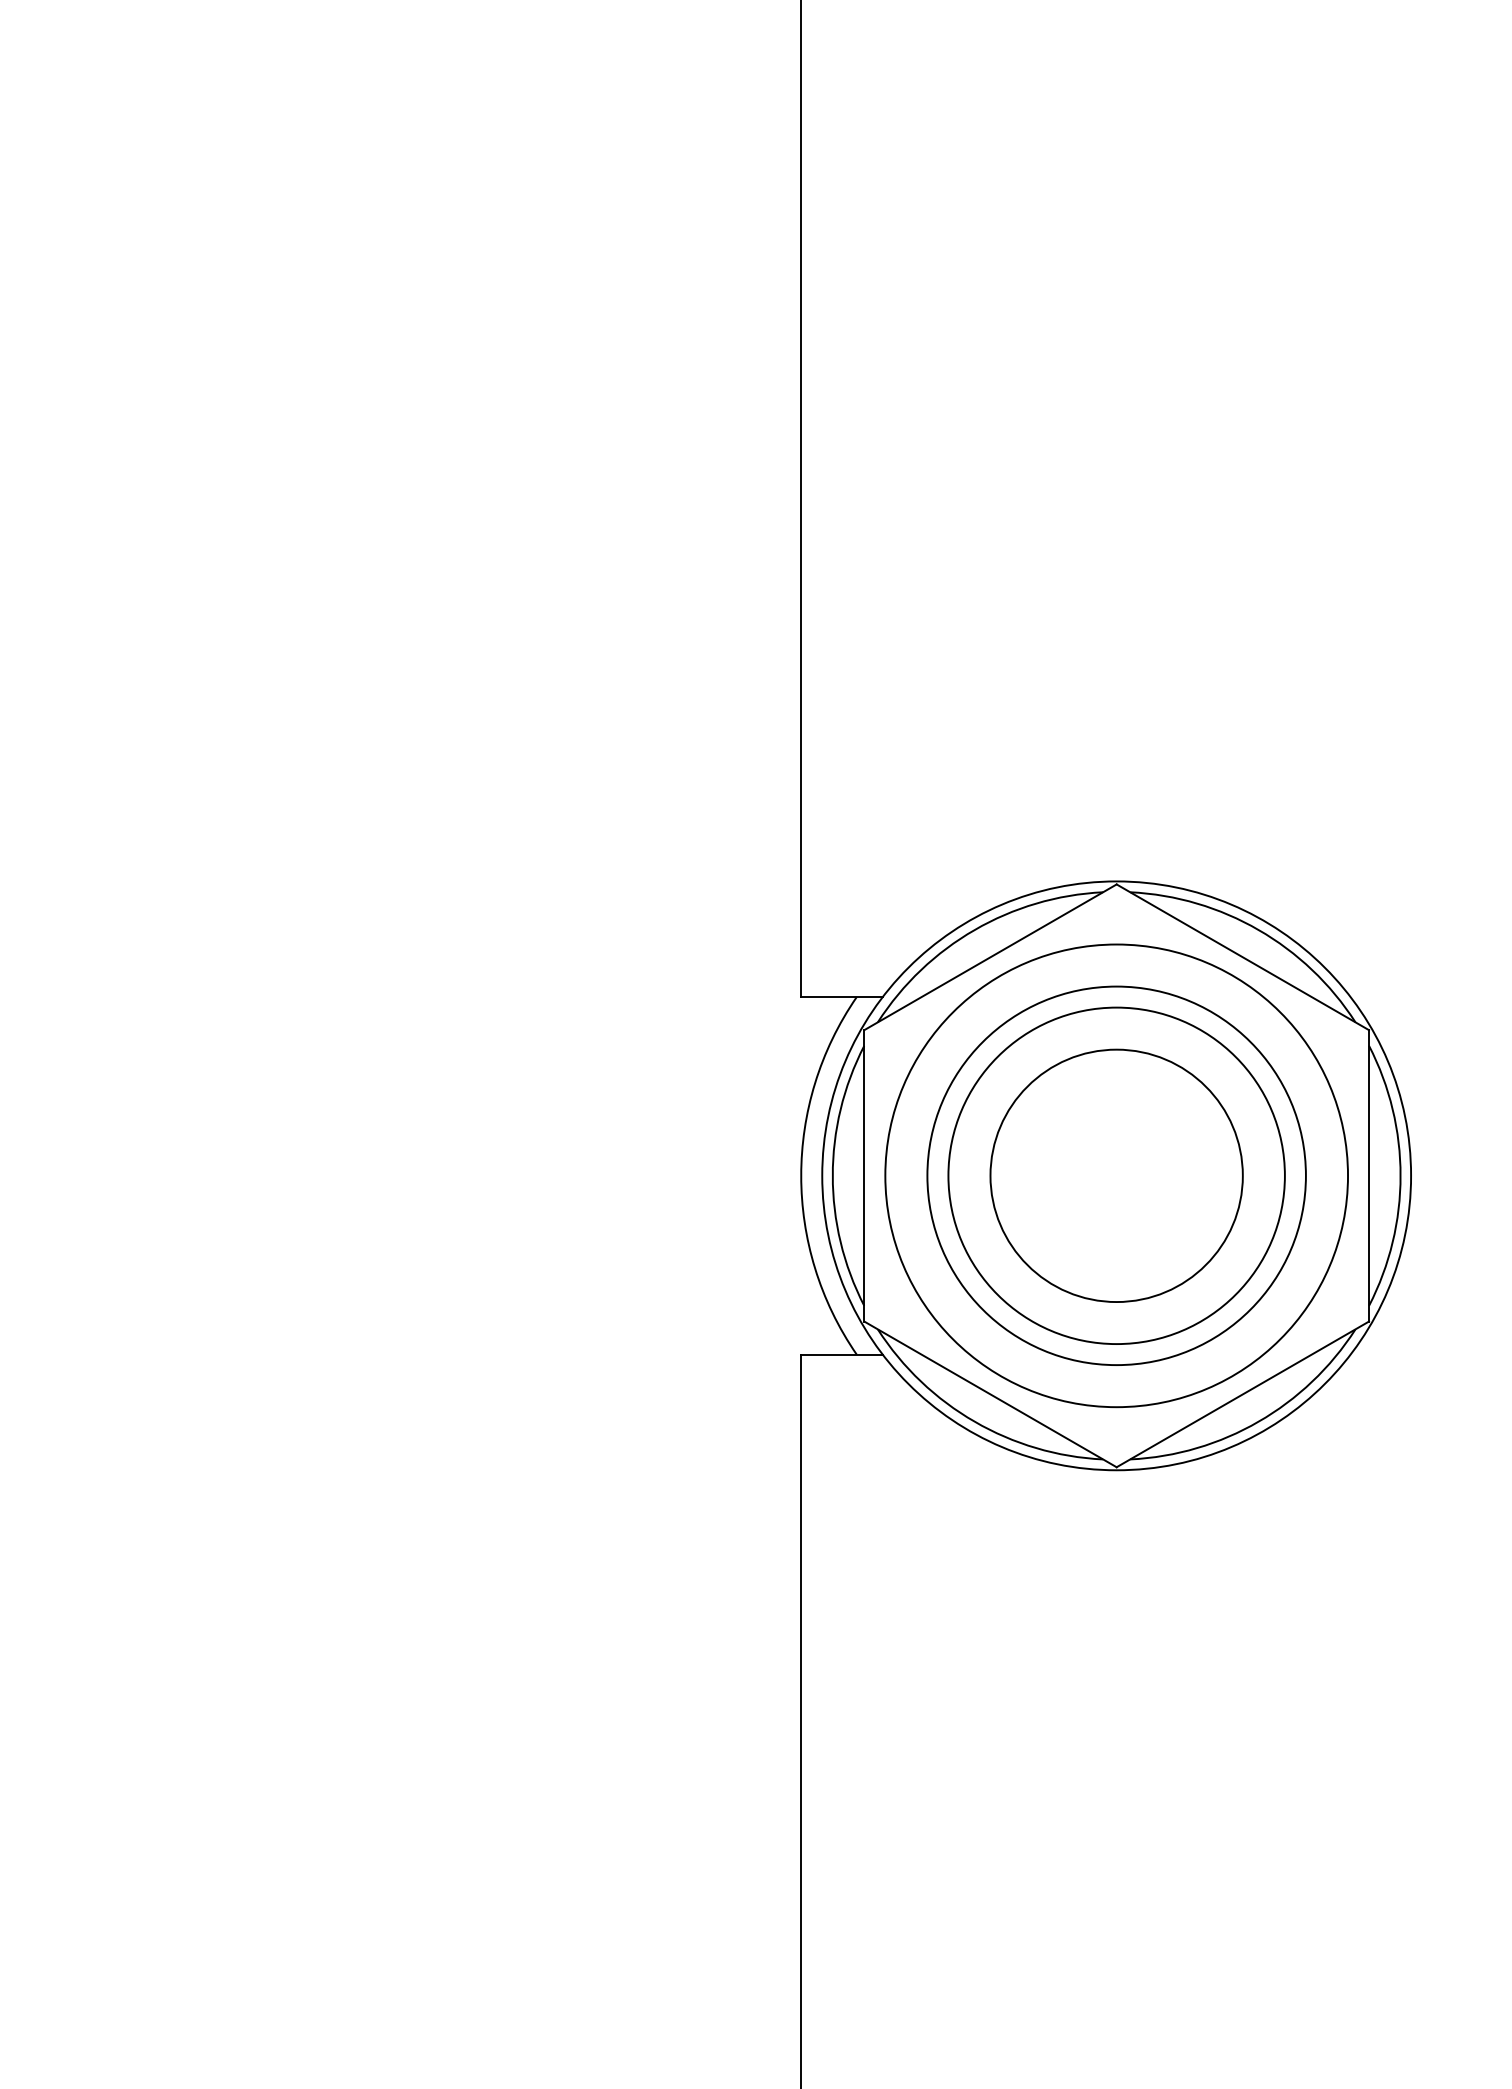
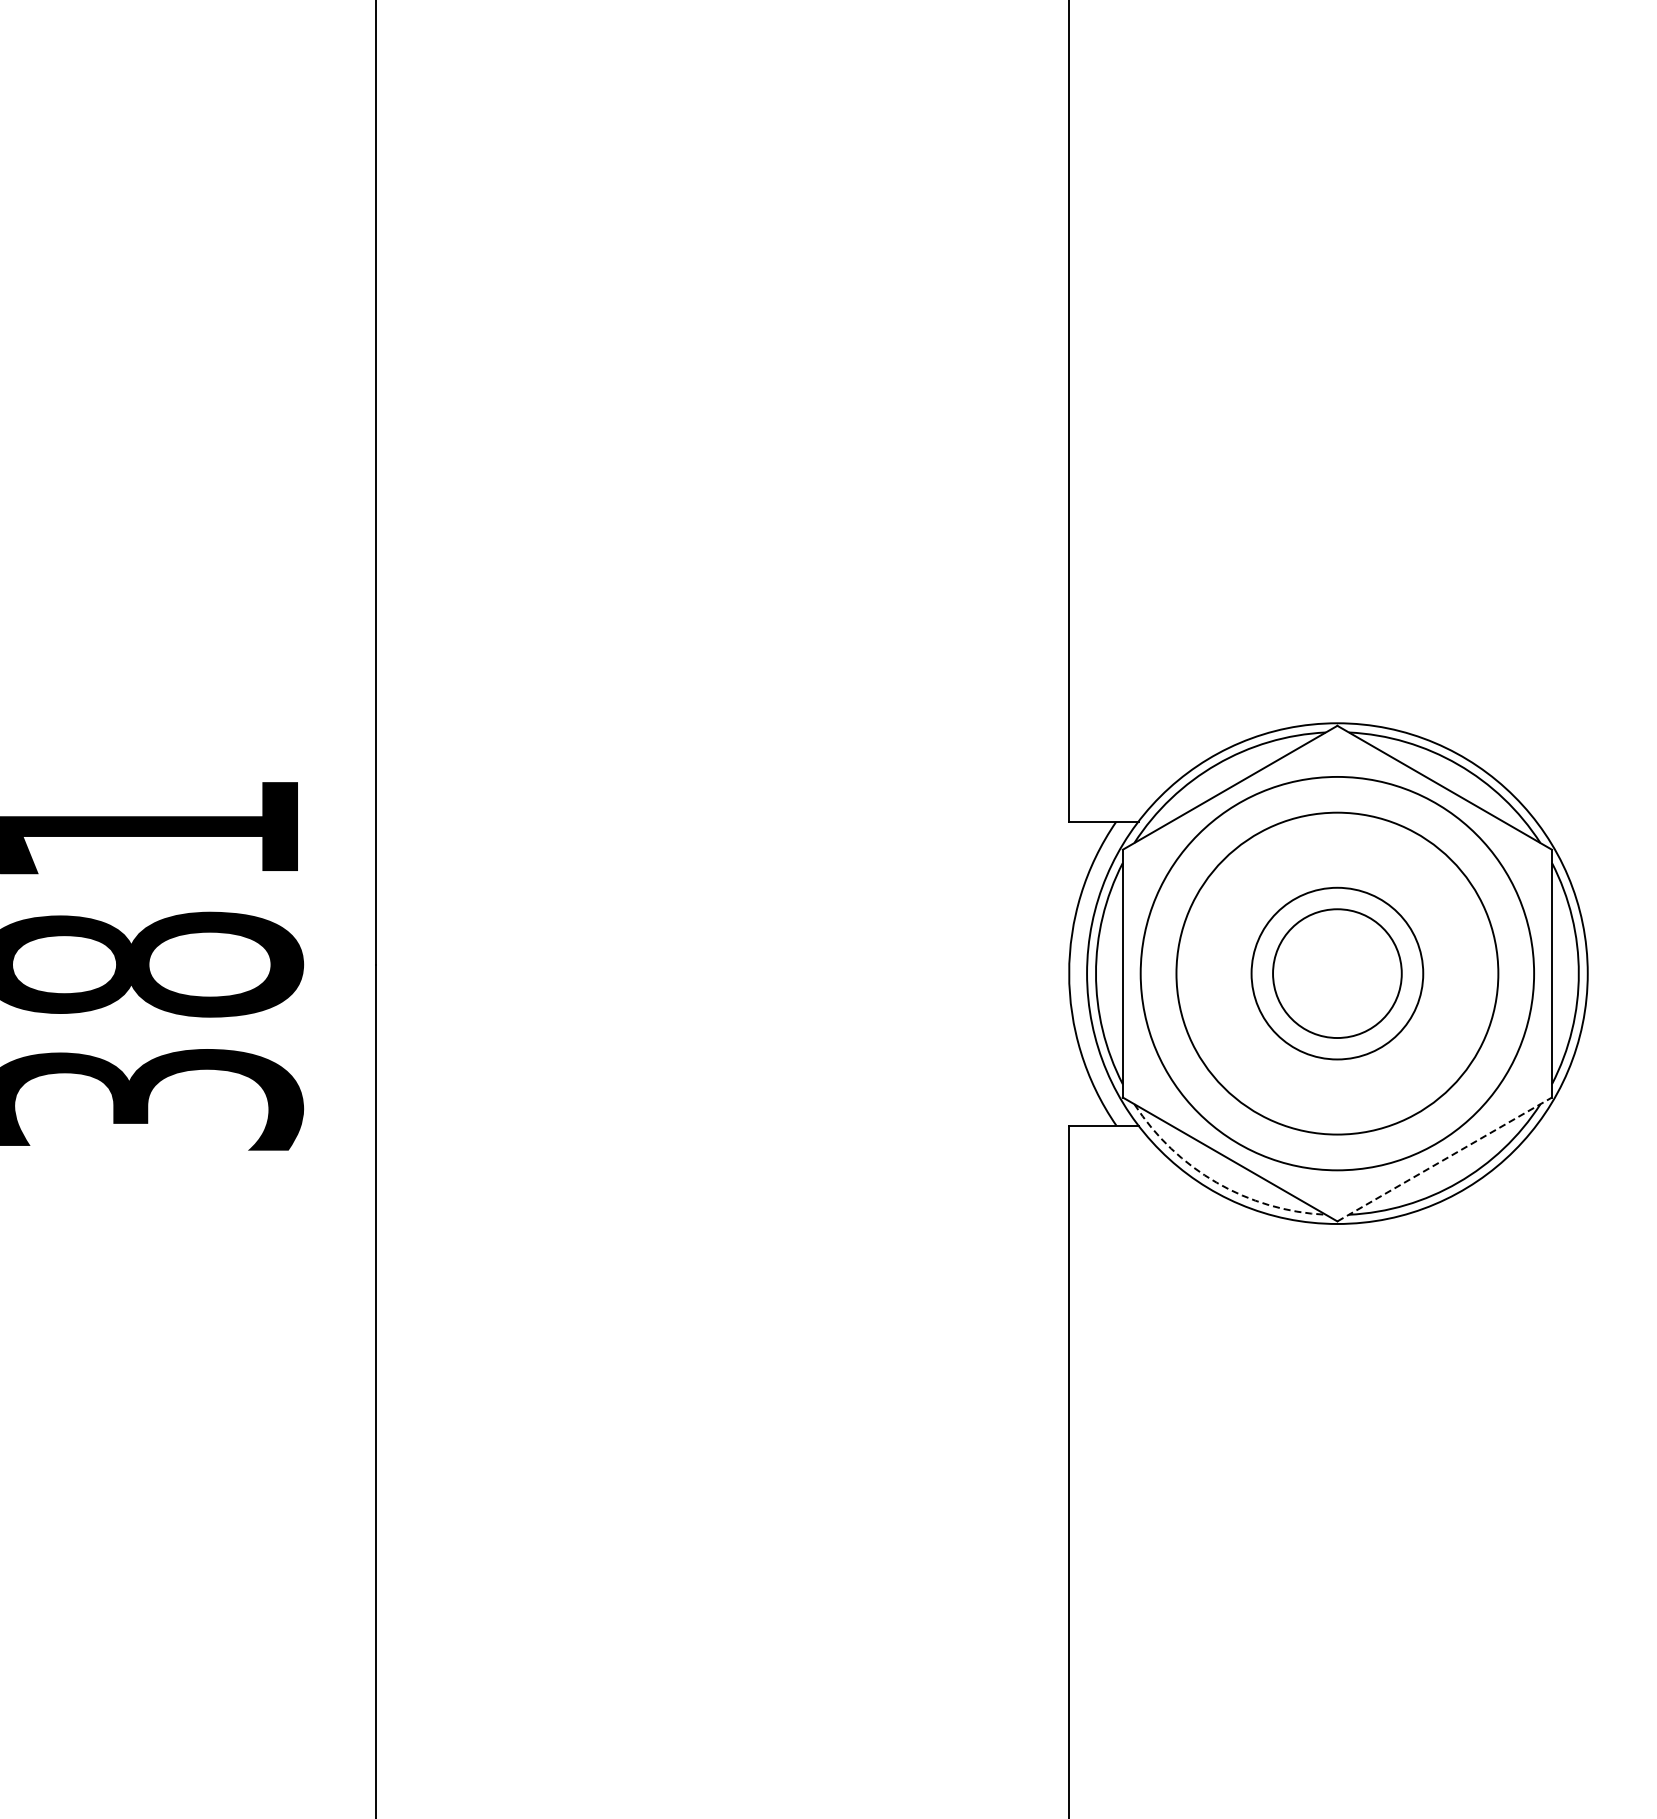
circle: (1116, 1175) -> (1337, 973), size x0.6
circle: (1116, 1175) -> (1337, 973), size x0.6
line: (1242, 1394) -> (1444, 1159), solid -> dashed
arc: (974, 1421) -> (1216, 1182), solid -> dashed

